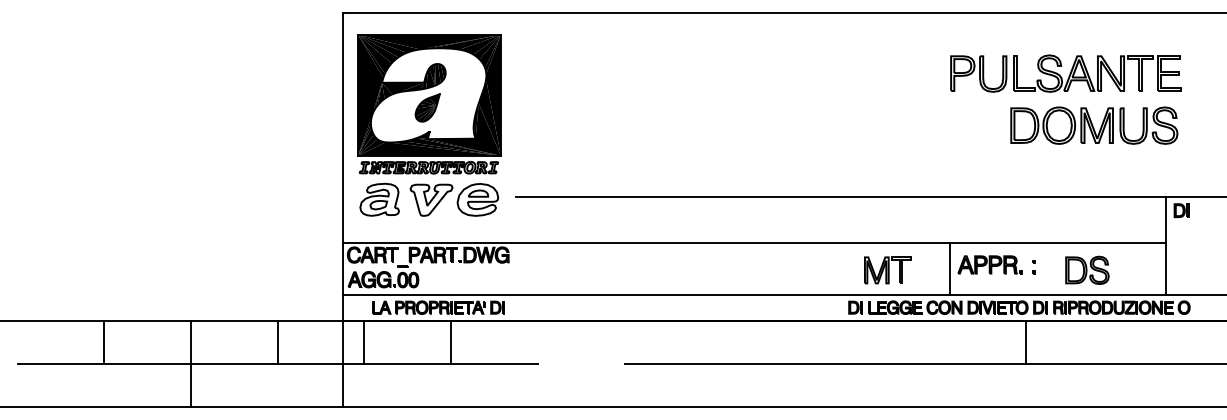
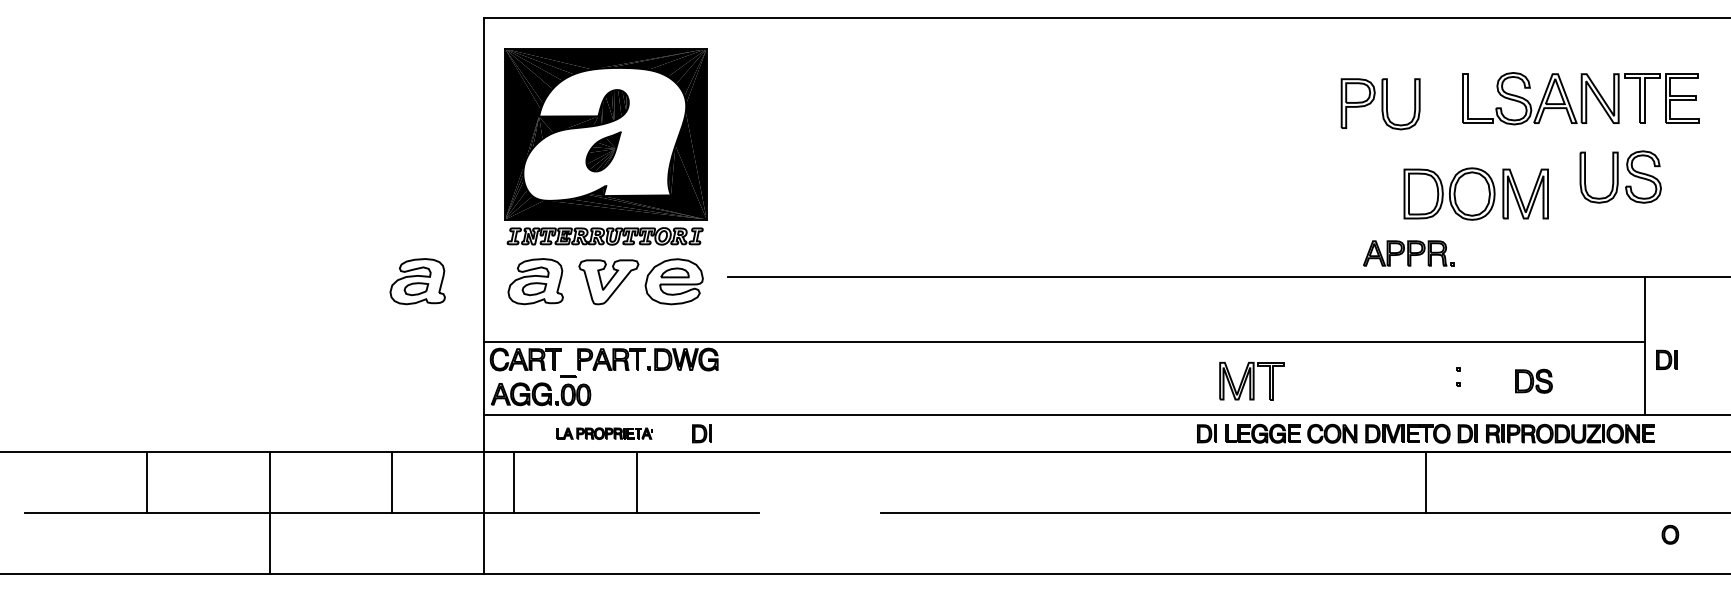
part: (1097, 73) -> (1580, 98), moved
part: (1061, 125) -> (1475, 193), moved
part: (295, 199) -> (417, 281), added
part: (1181, 210) -> (1666, 359), moved
part: (989, 264) -> (1408, 253), moved
line: (949, 268) -> (1339, 378), removed
part: (1087, 270) -> (1533, 381), size x0.6
part: (428, 307) -> (604, 433), size x0.6
part: (1184, 307) -> (1670, 534), moved
line: (1025, 342) -> (1425, 482), moved

